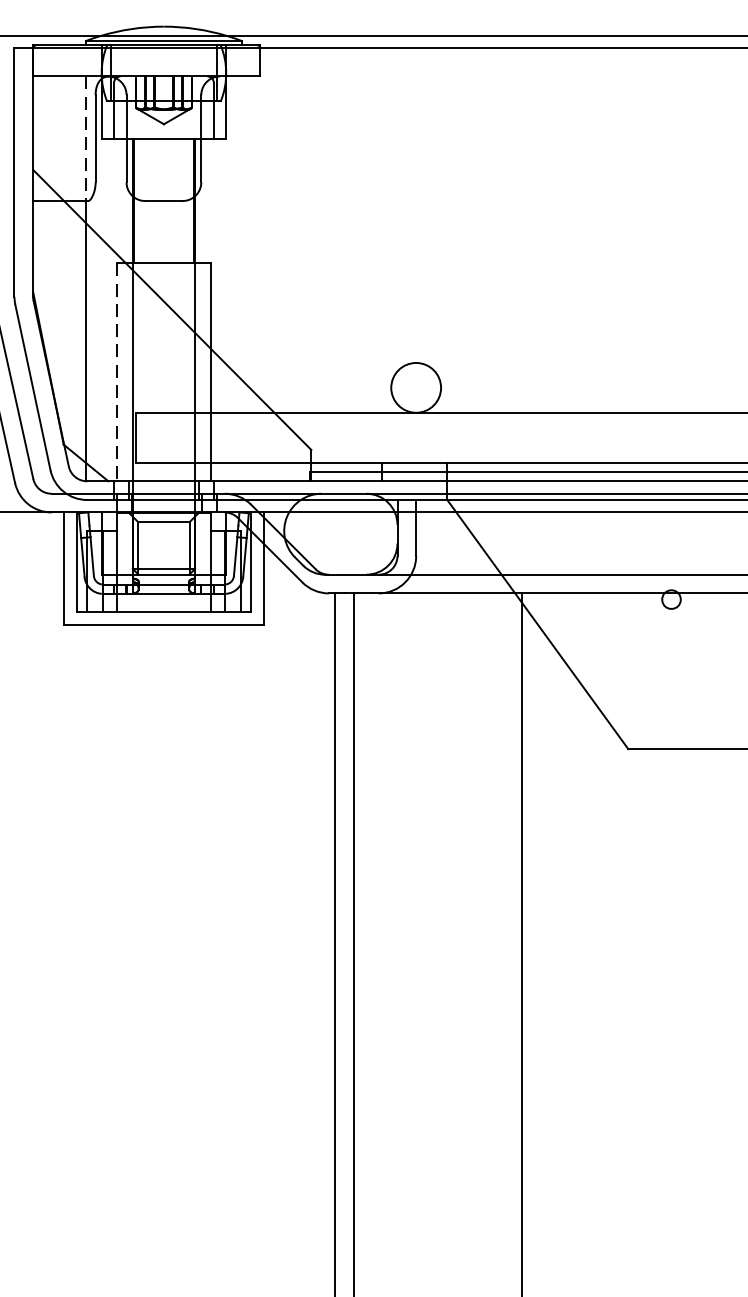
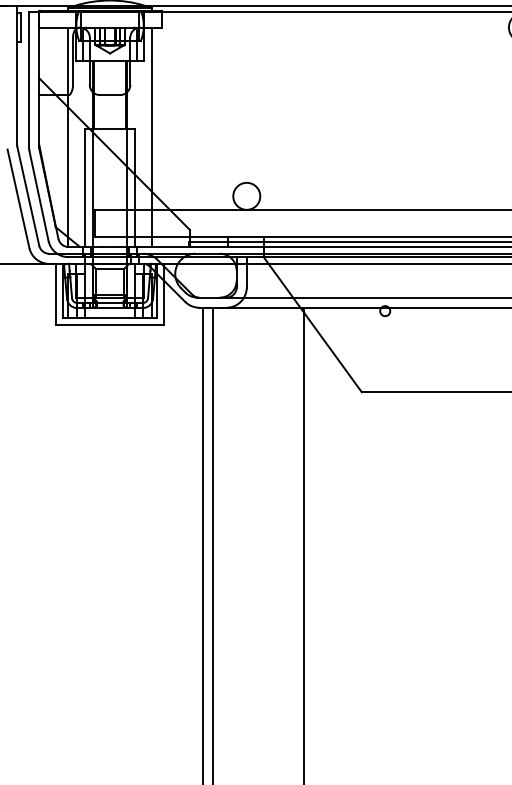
line: (85, 139) -> (67, 61), dashed -> solid
line: (242, 277) -> (152, 136), added
line: (116, 373) -> (84, 188), dashed -> solid

